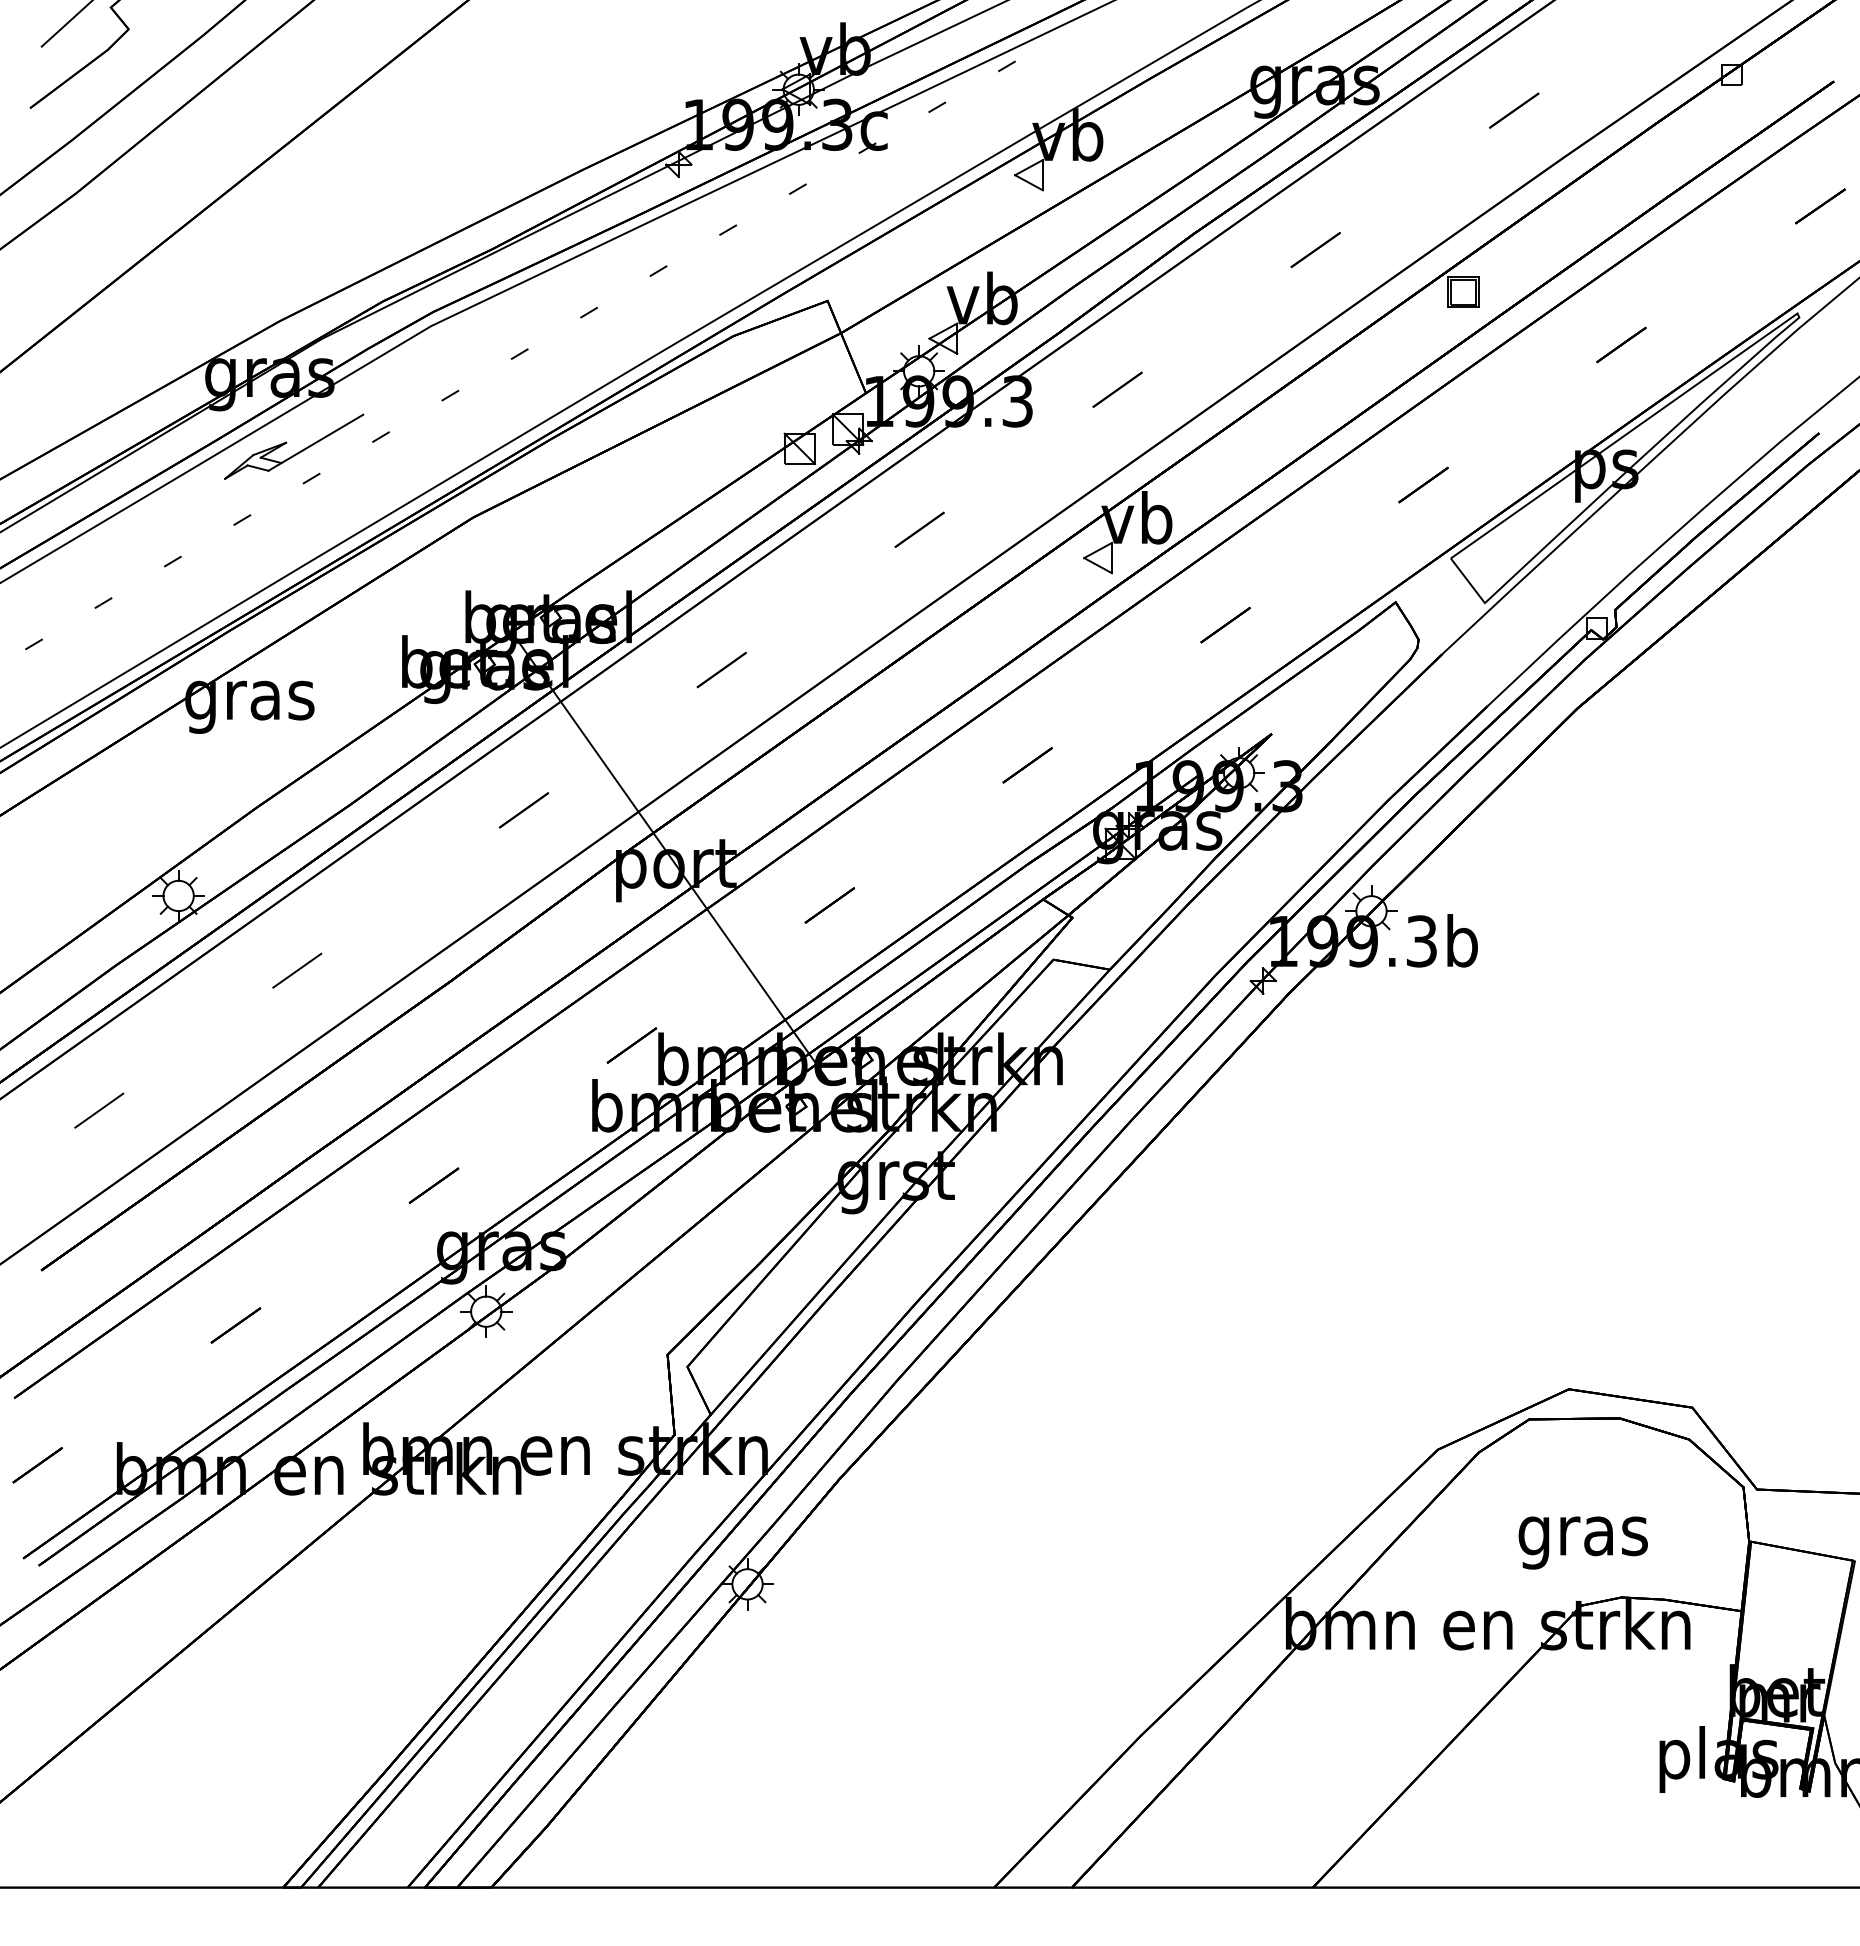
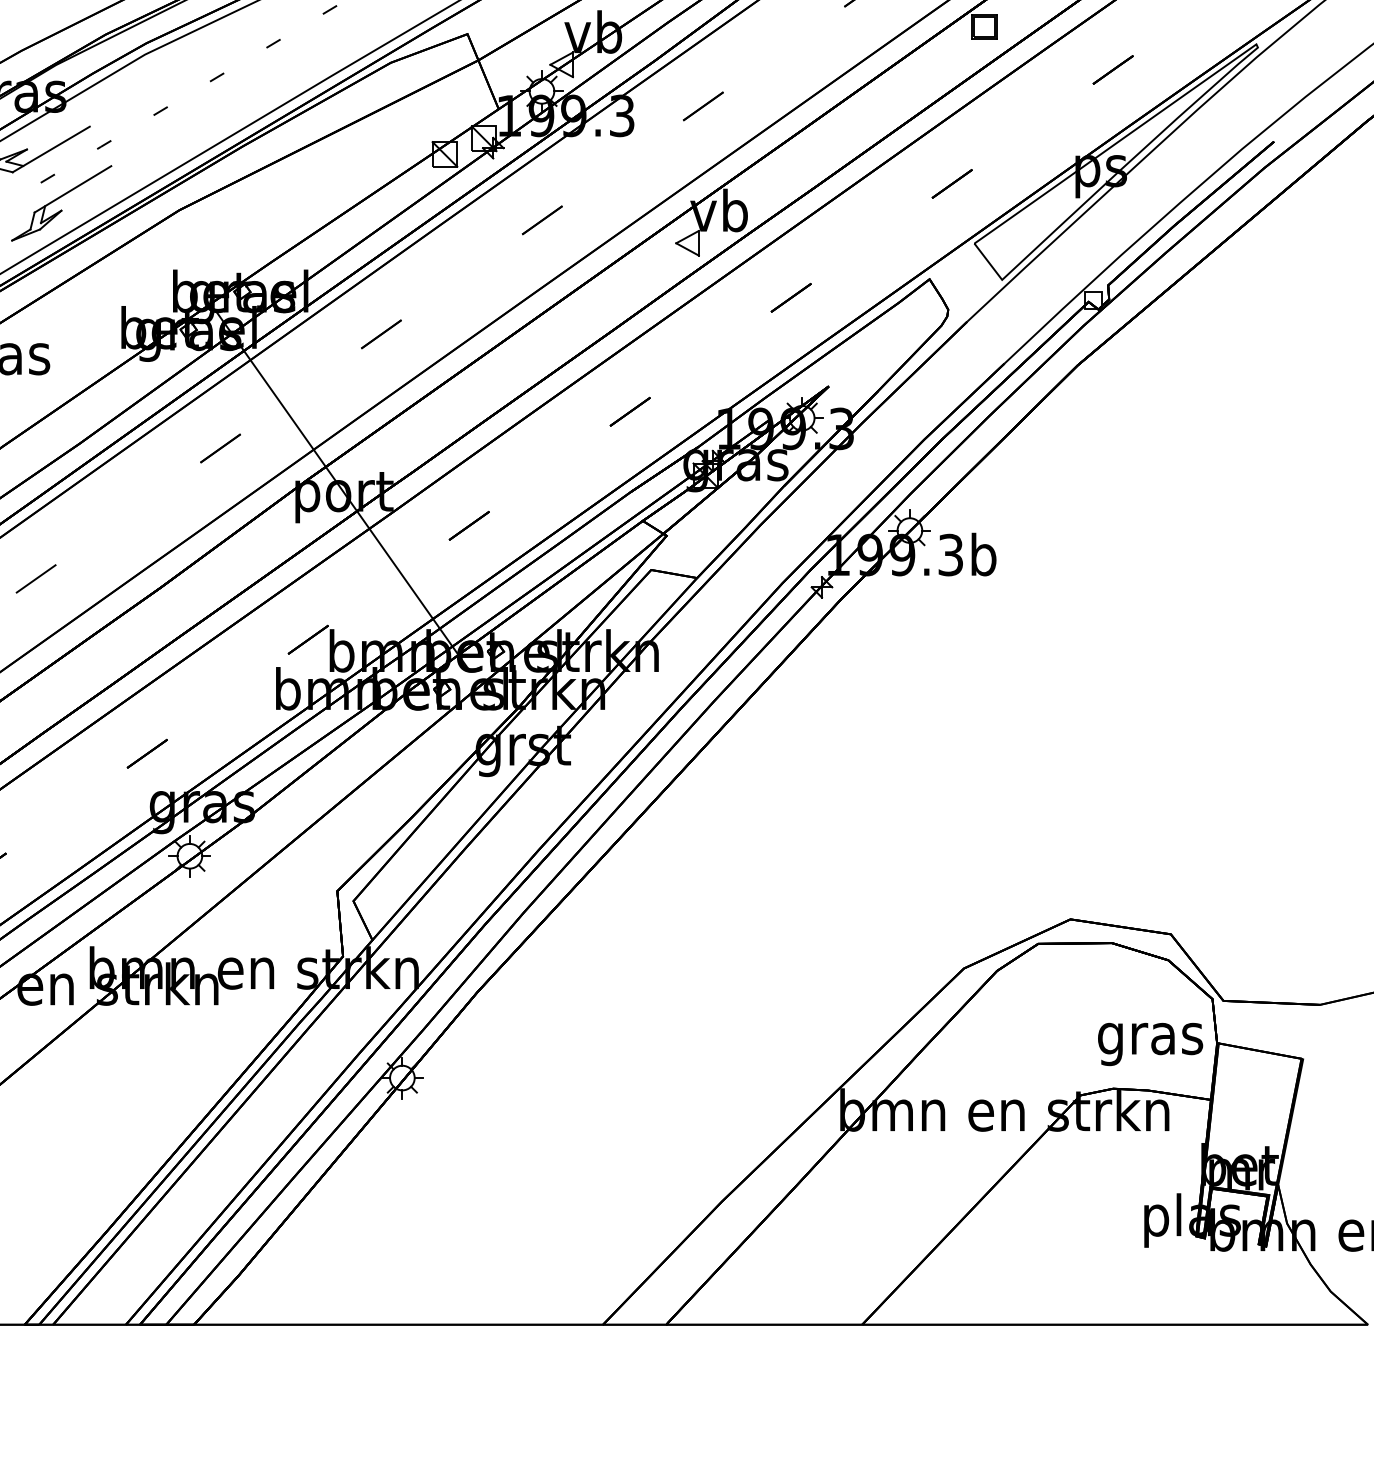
part: (328, 508) -> (61, 202), added
text: (1582, 1542) -> (1149, 1044), moved

